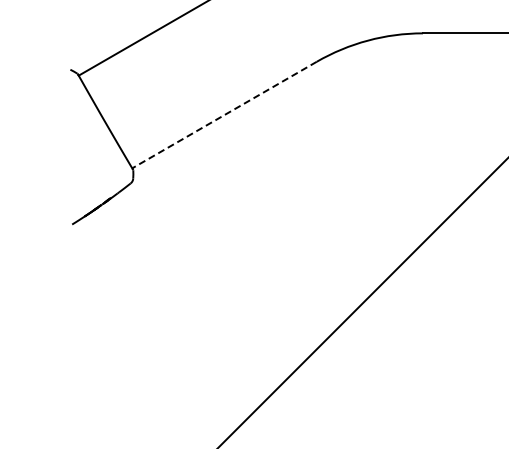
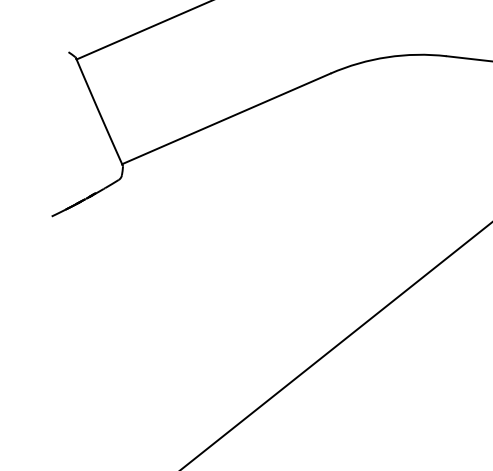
line: (224, 115) -> (226, 119), dashed -> solid

